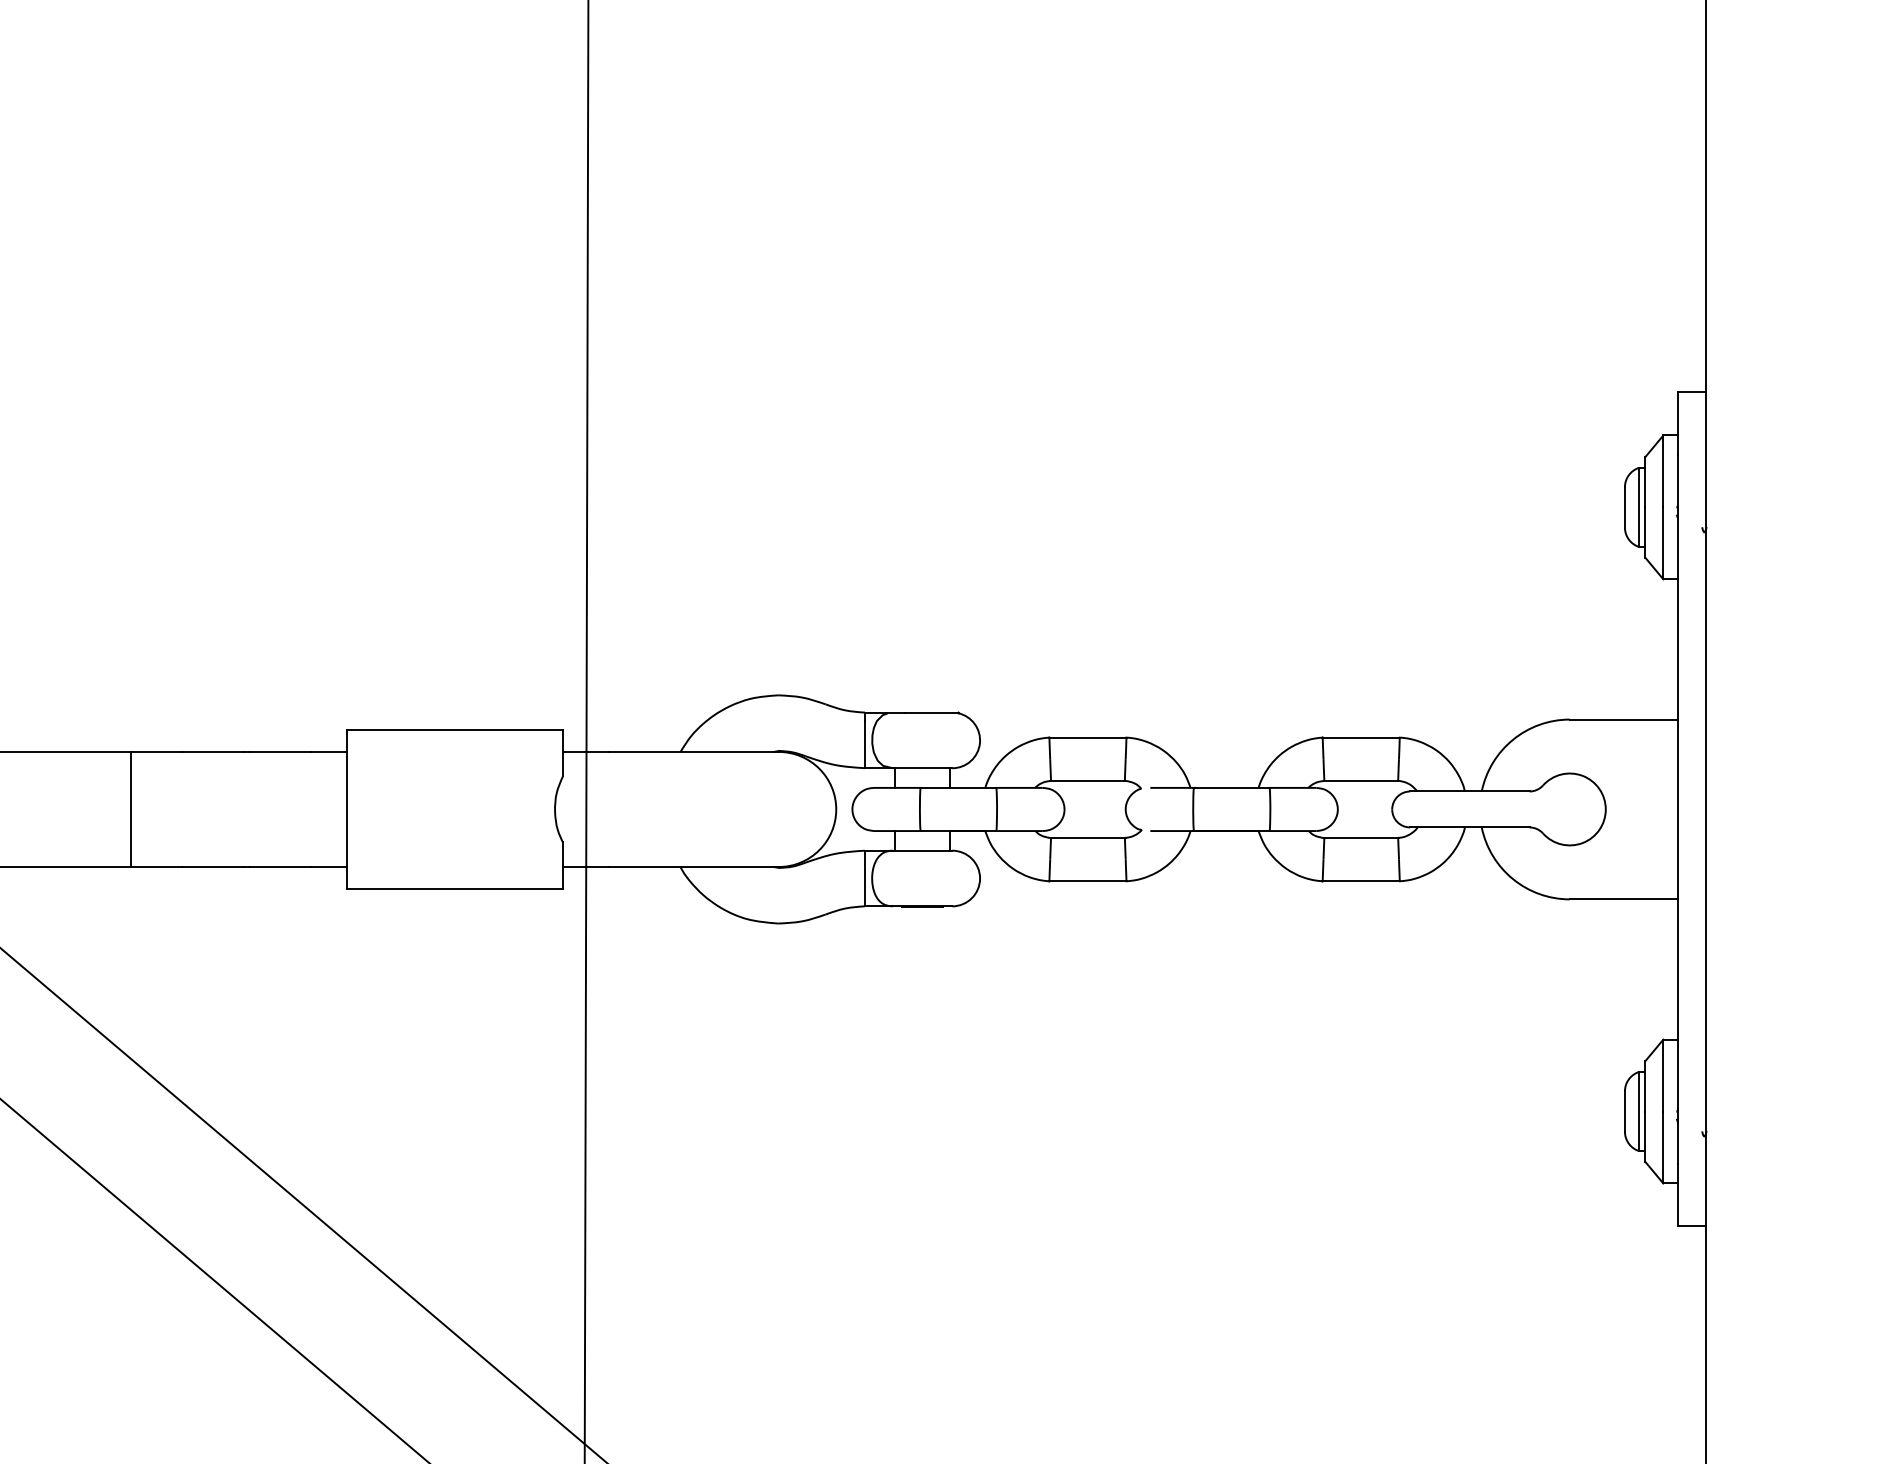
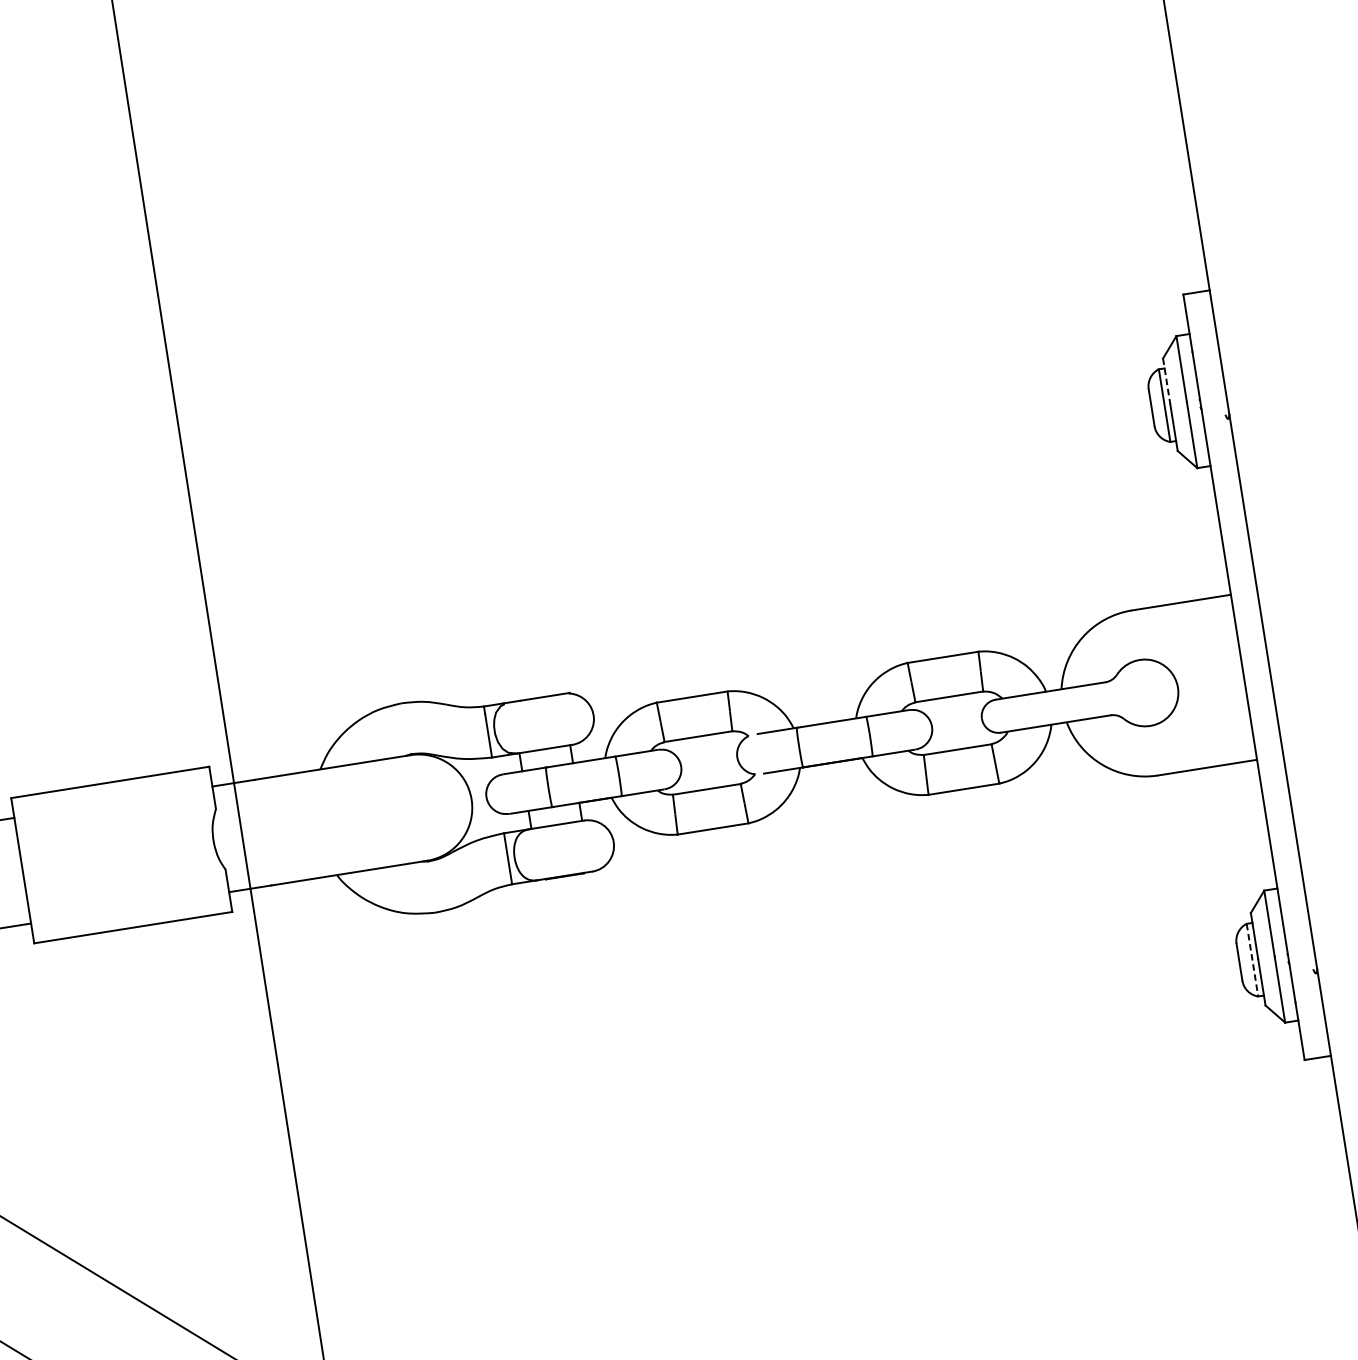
line: (1645, 482) -> (1166, 381), solid -> dashed
line: (1639, 1111) -> (1252, 960), solid -> dashed

